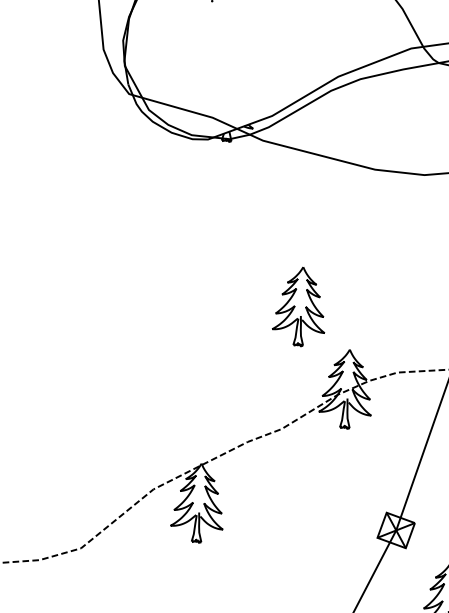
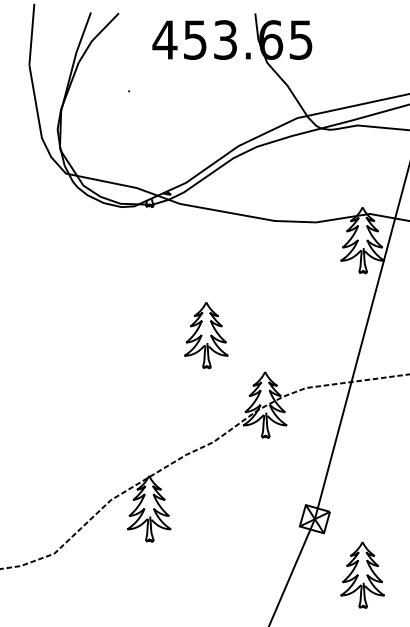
part: (300, 306) -> (206, 335), moved

